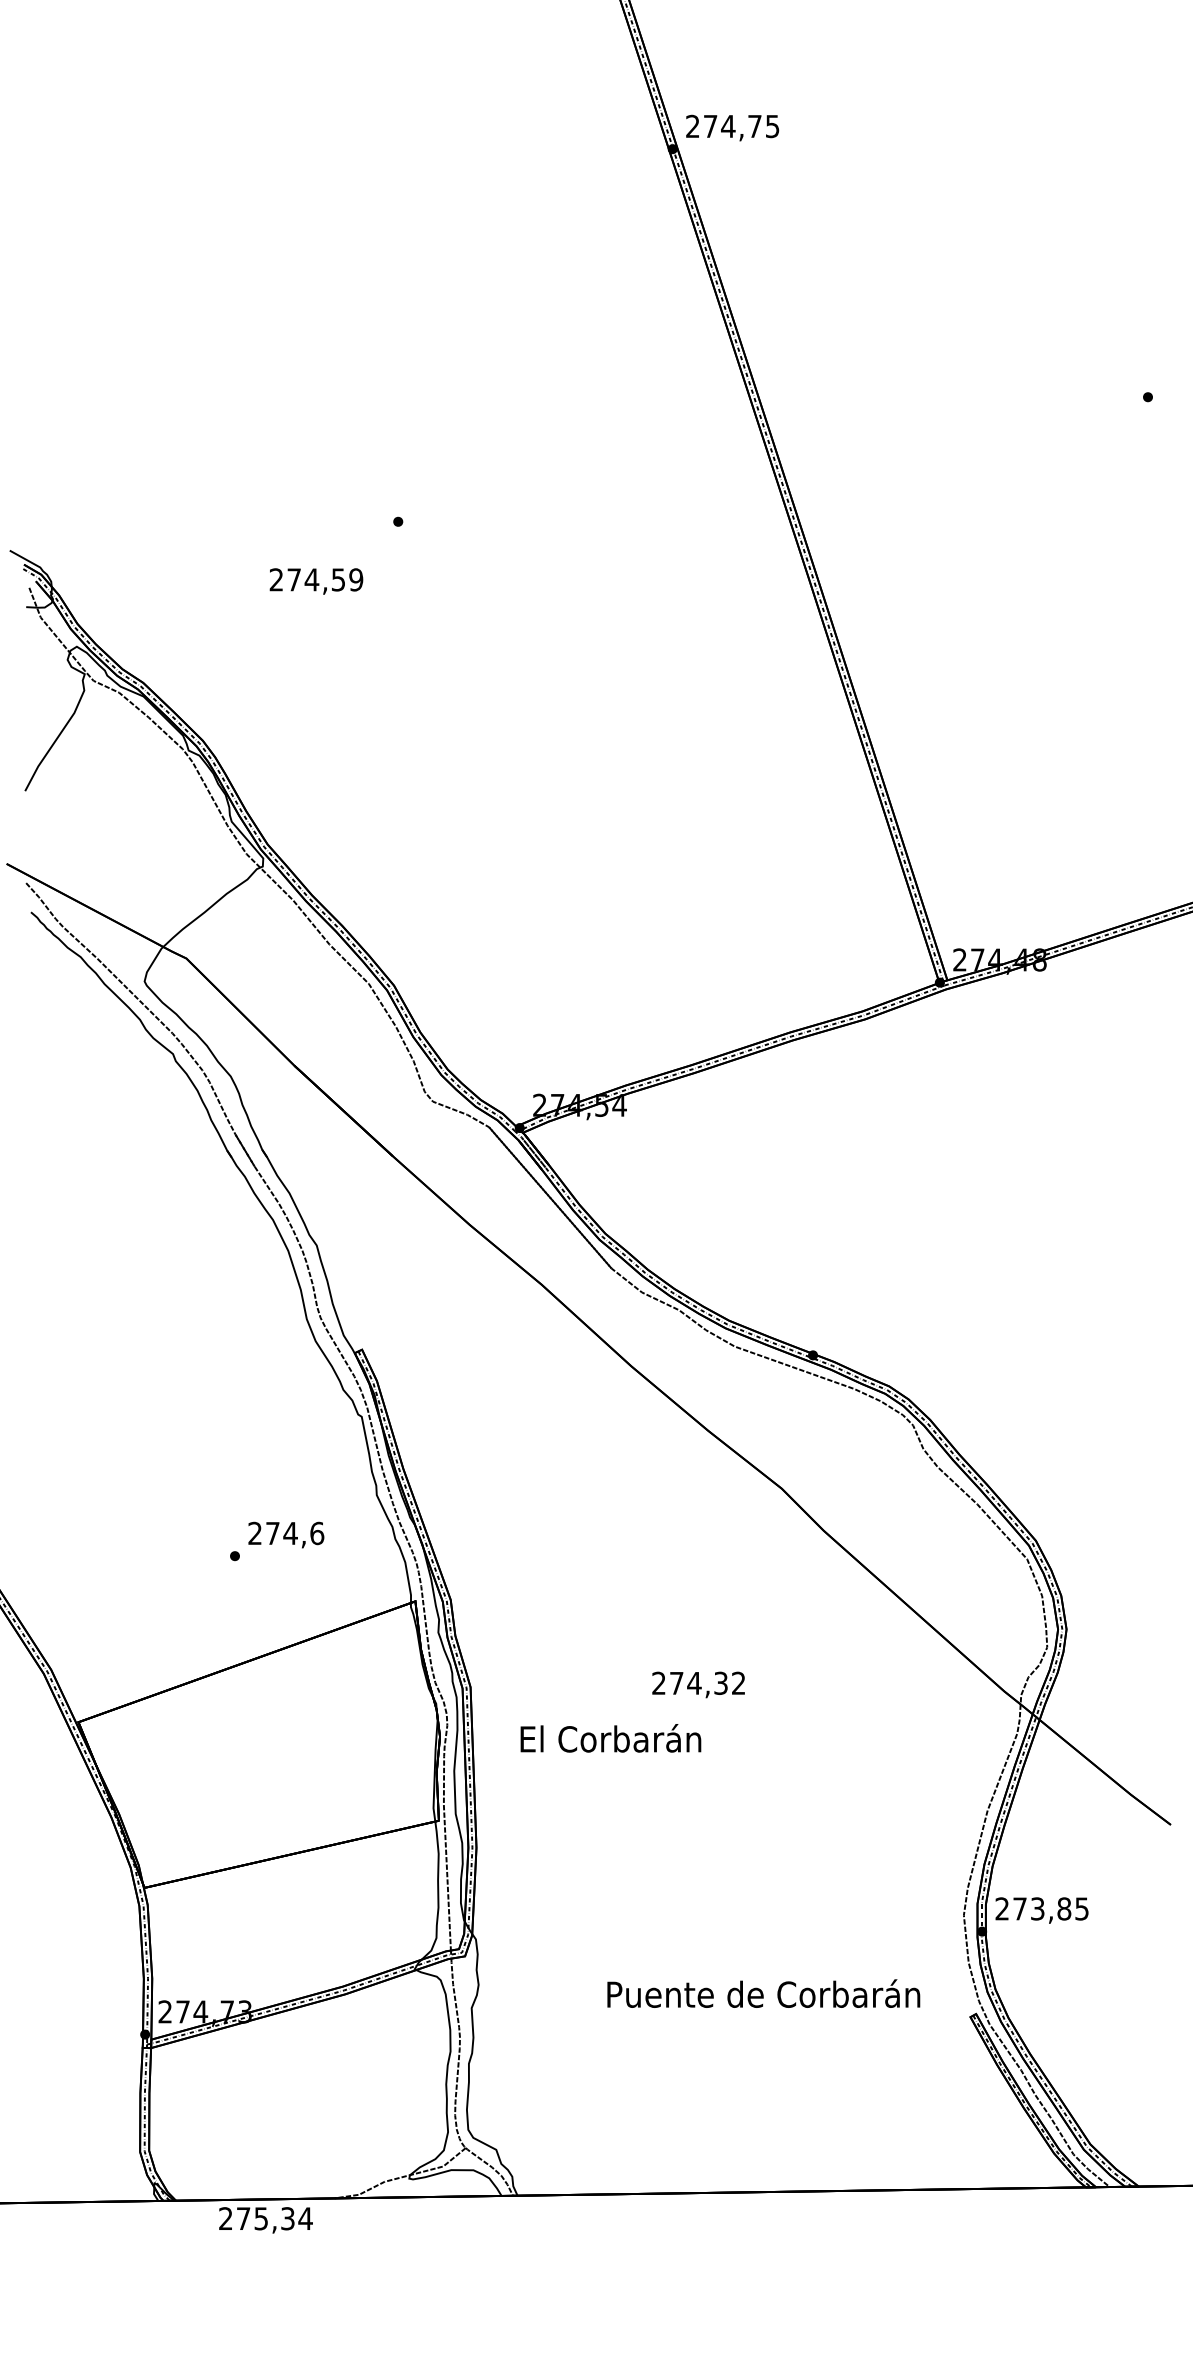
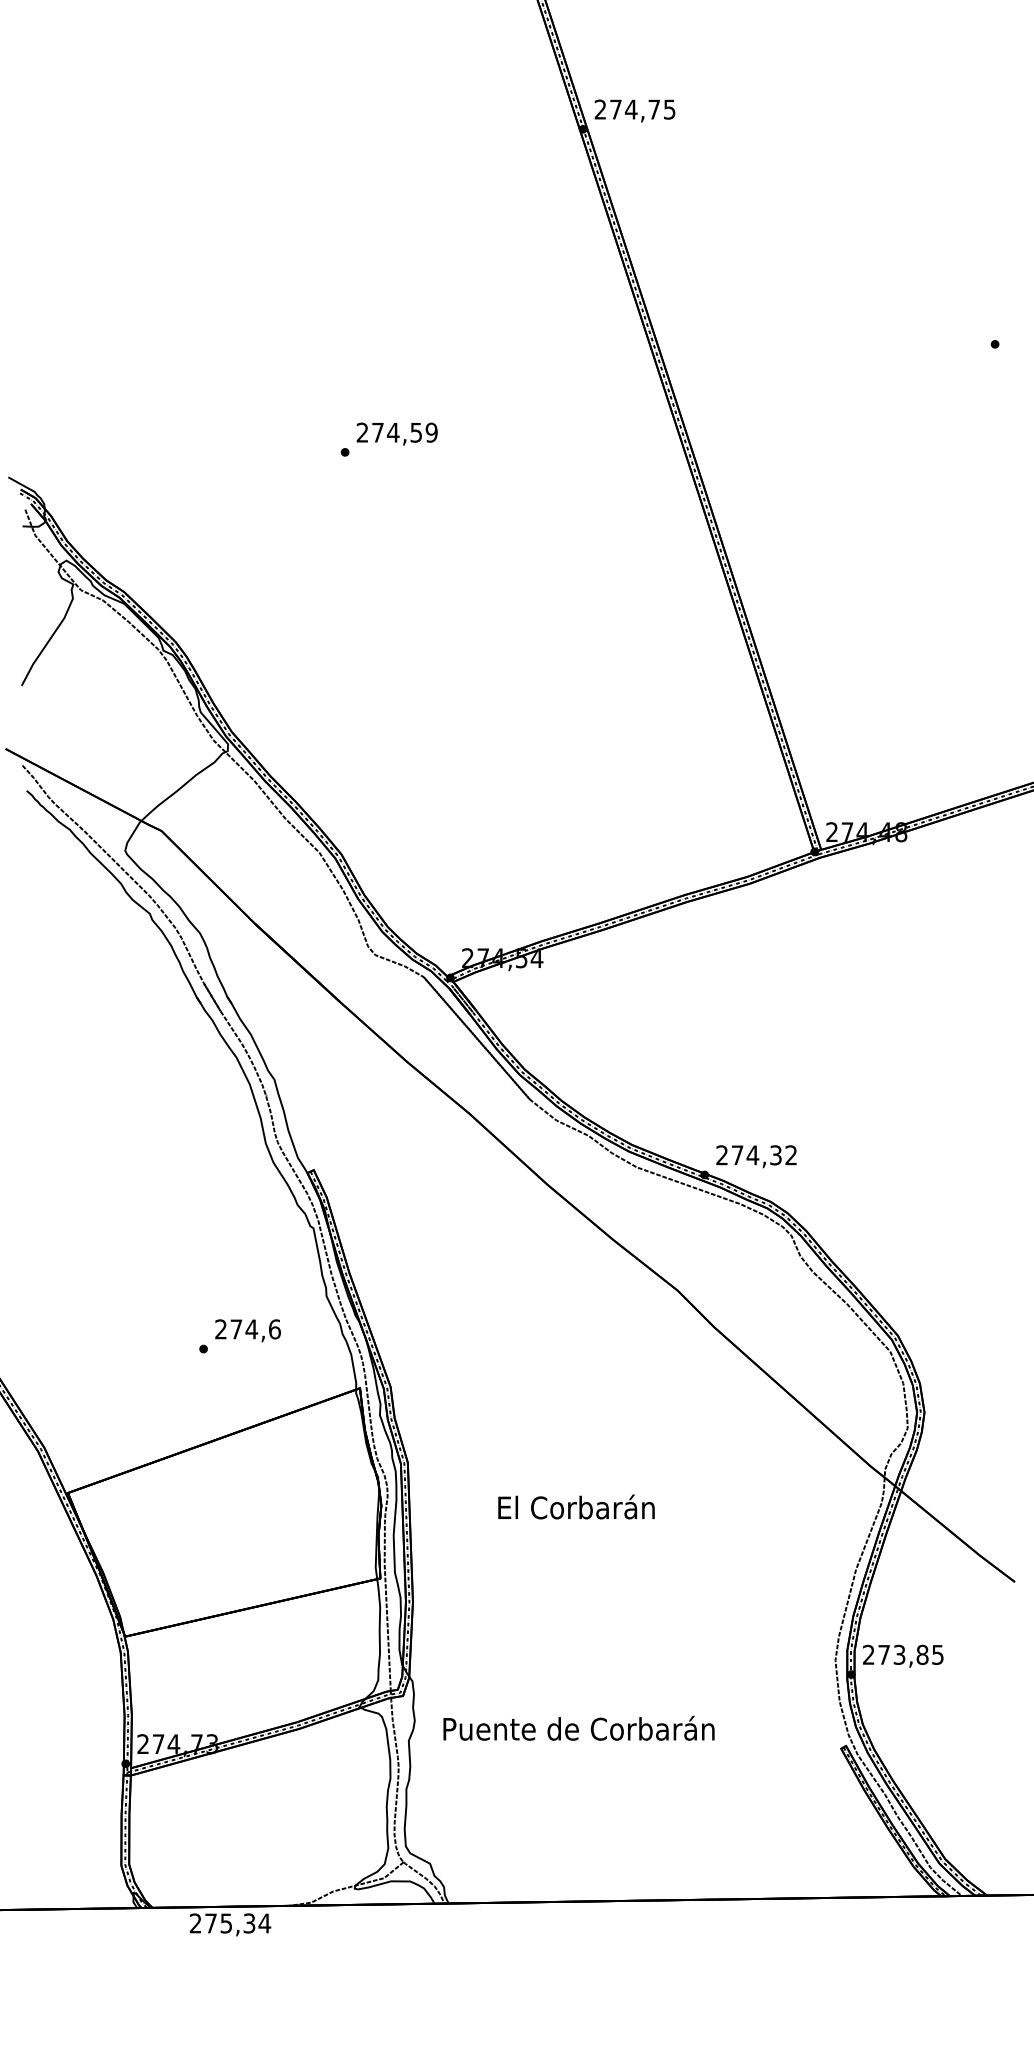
text: (315, 580) -> (396, 433), moved
text: (698, 1684) -> (756, 1156), moved
text: (610, 1737) -> (576, 1506), moved
text: (763, 1993) -> (578, 1728), moved

